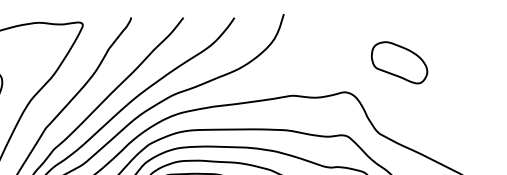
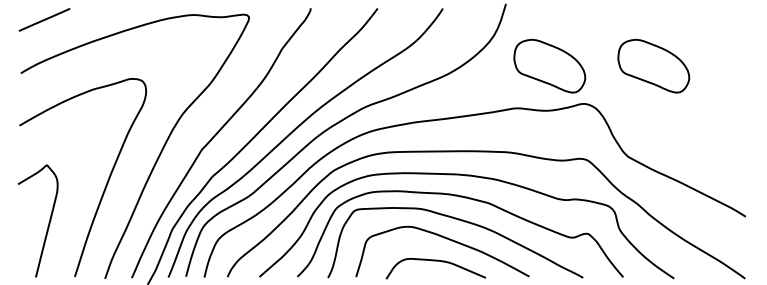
part: (317, 62) -> (549, 65), added

